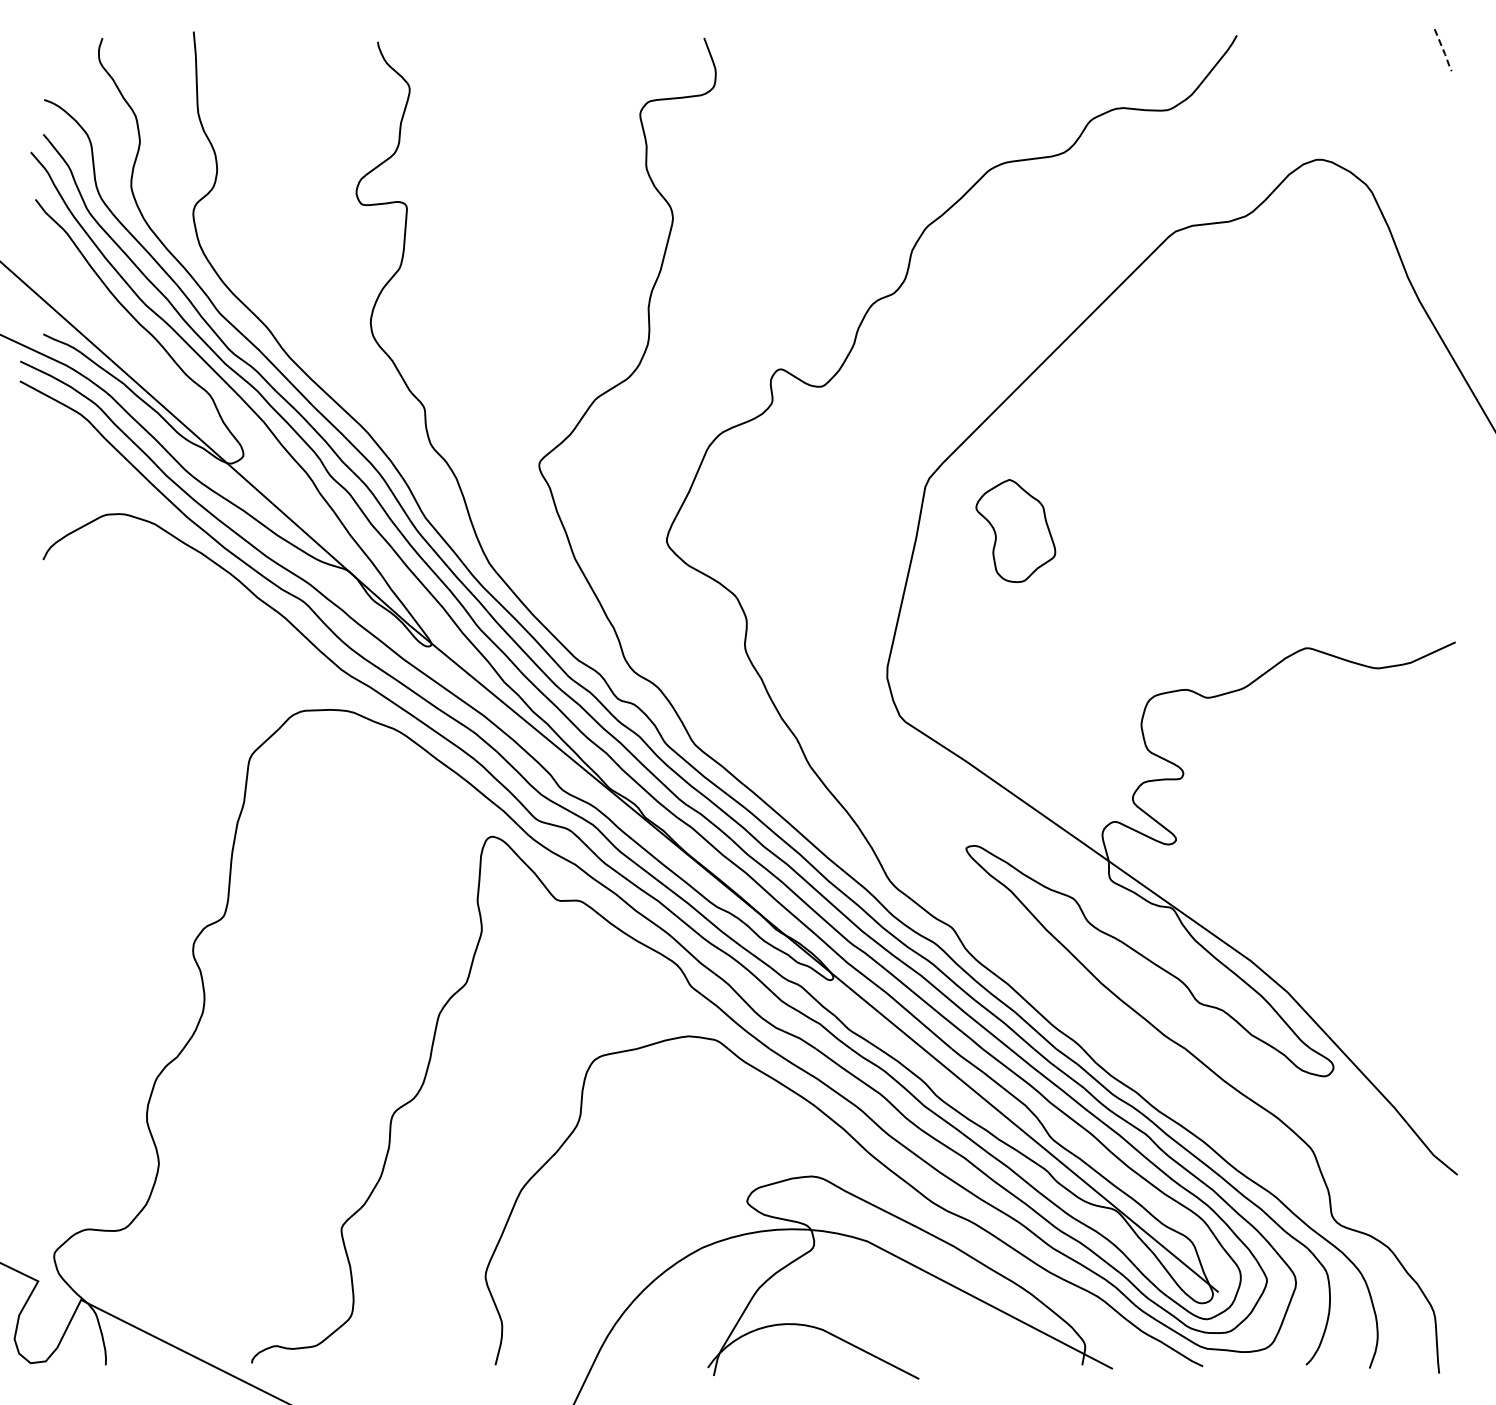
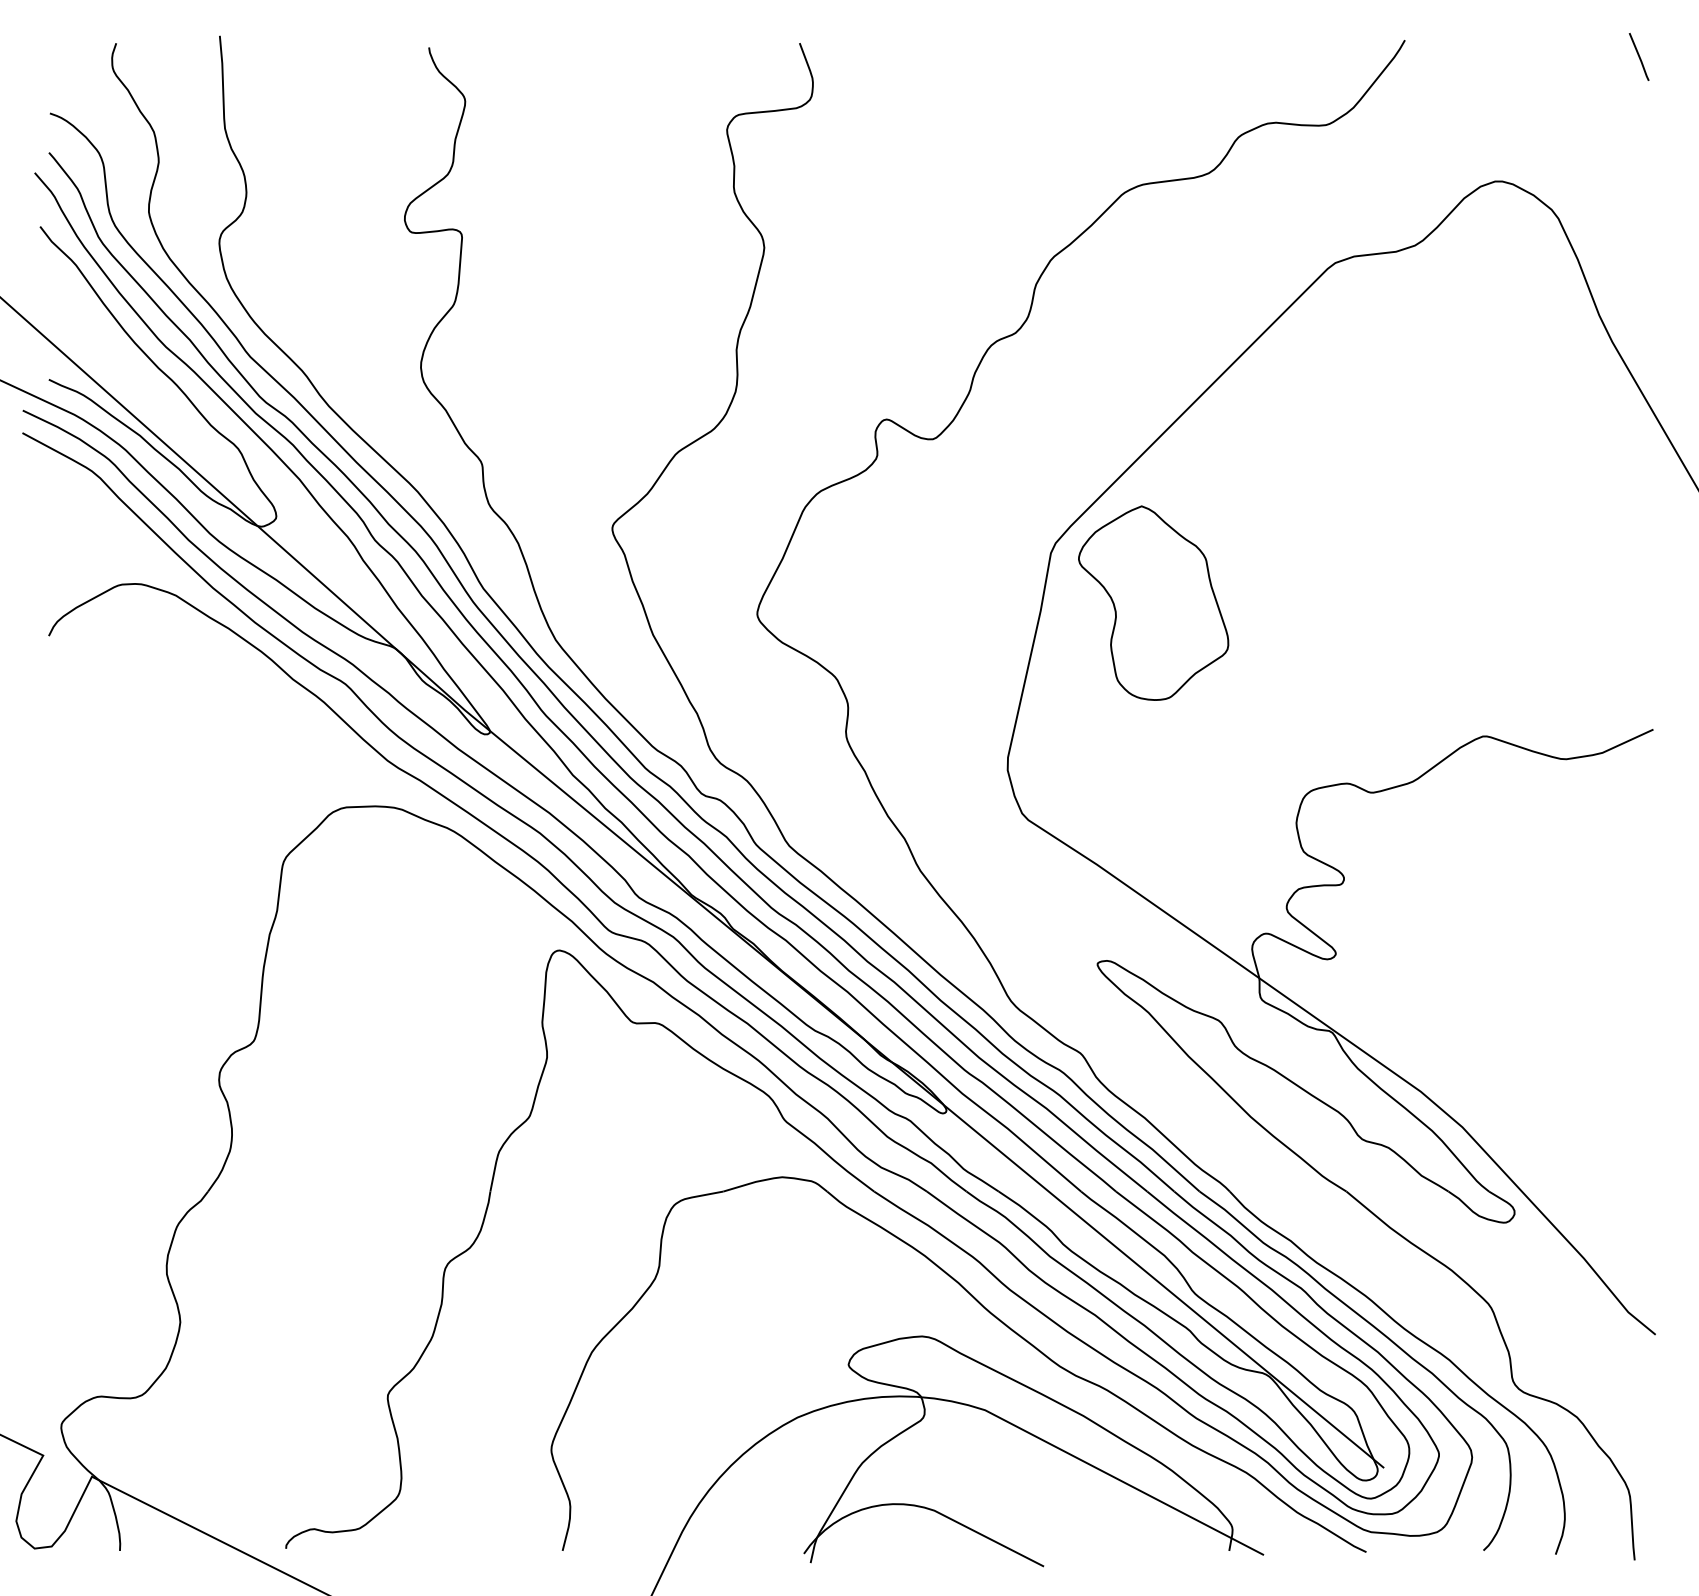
line: (1444, 51) -> (1640, 58), dashed -> solid
part: (1015, 530) -> (1153, 602), size x1.67

